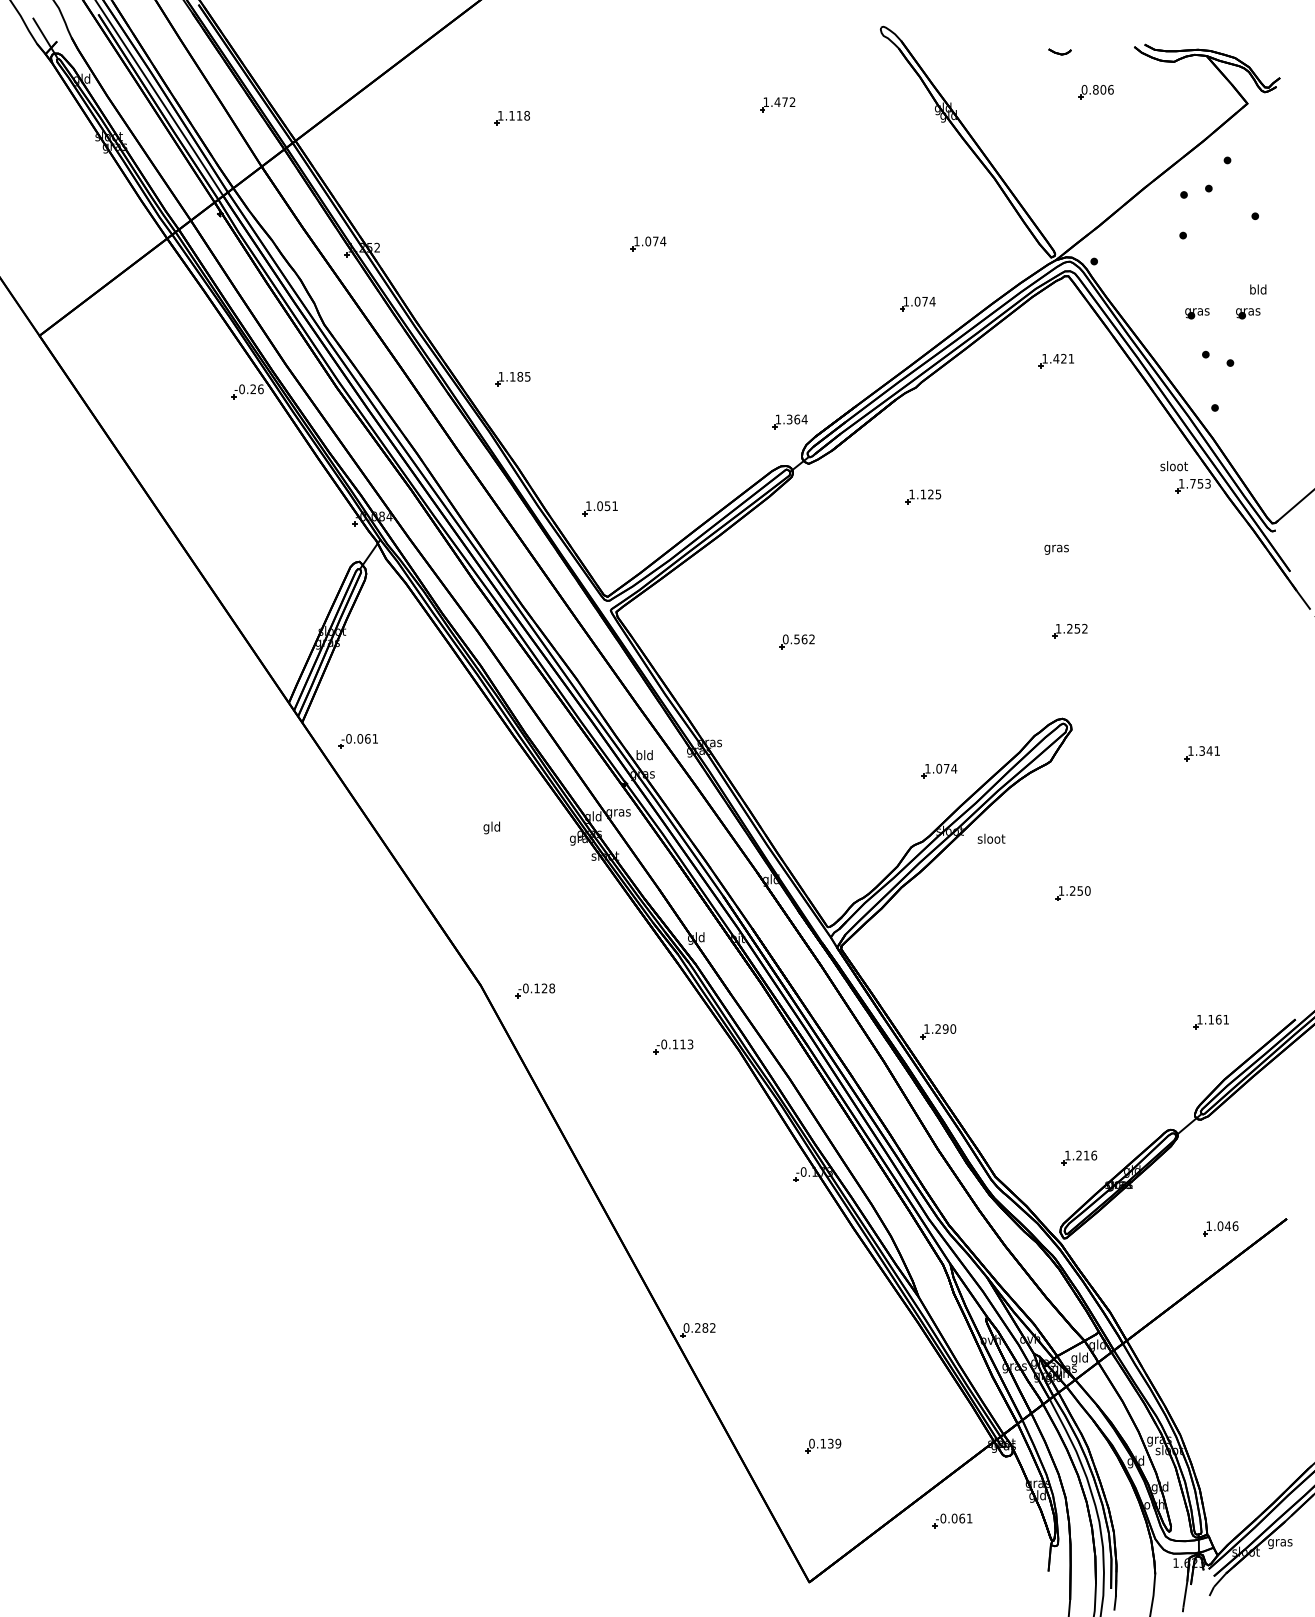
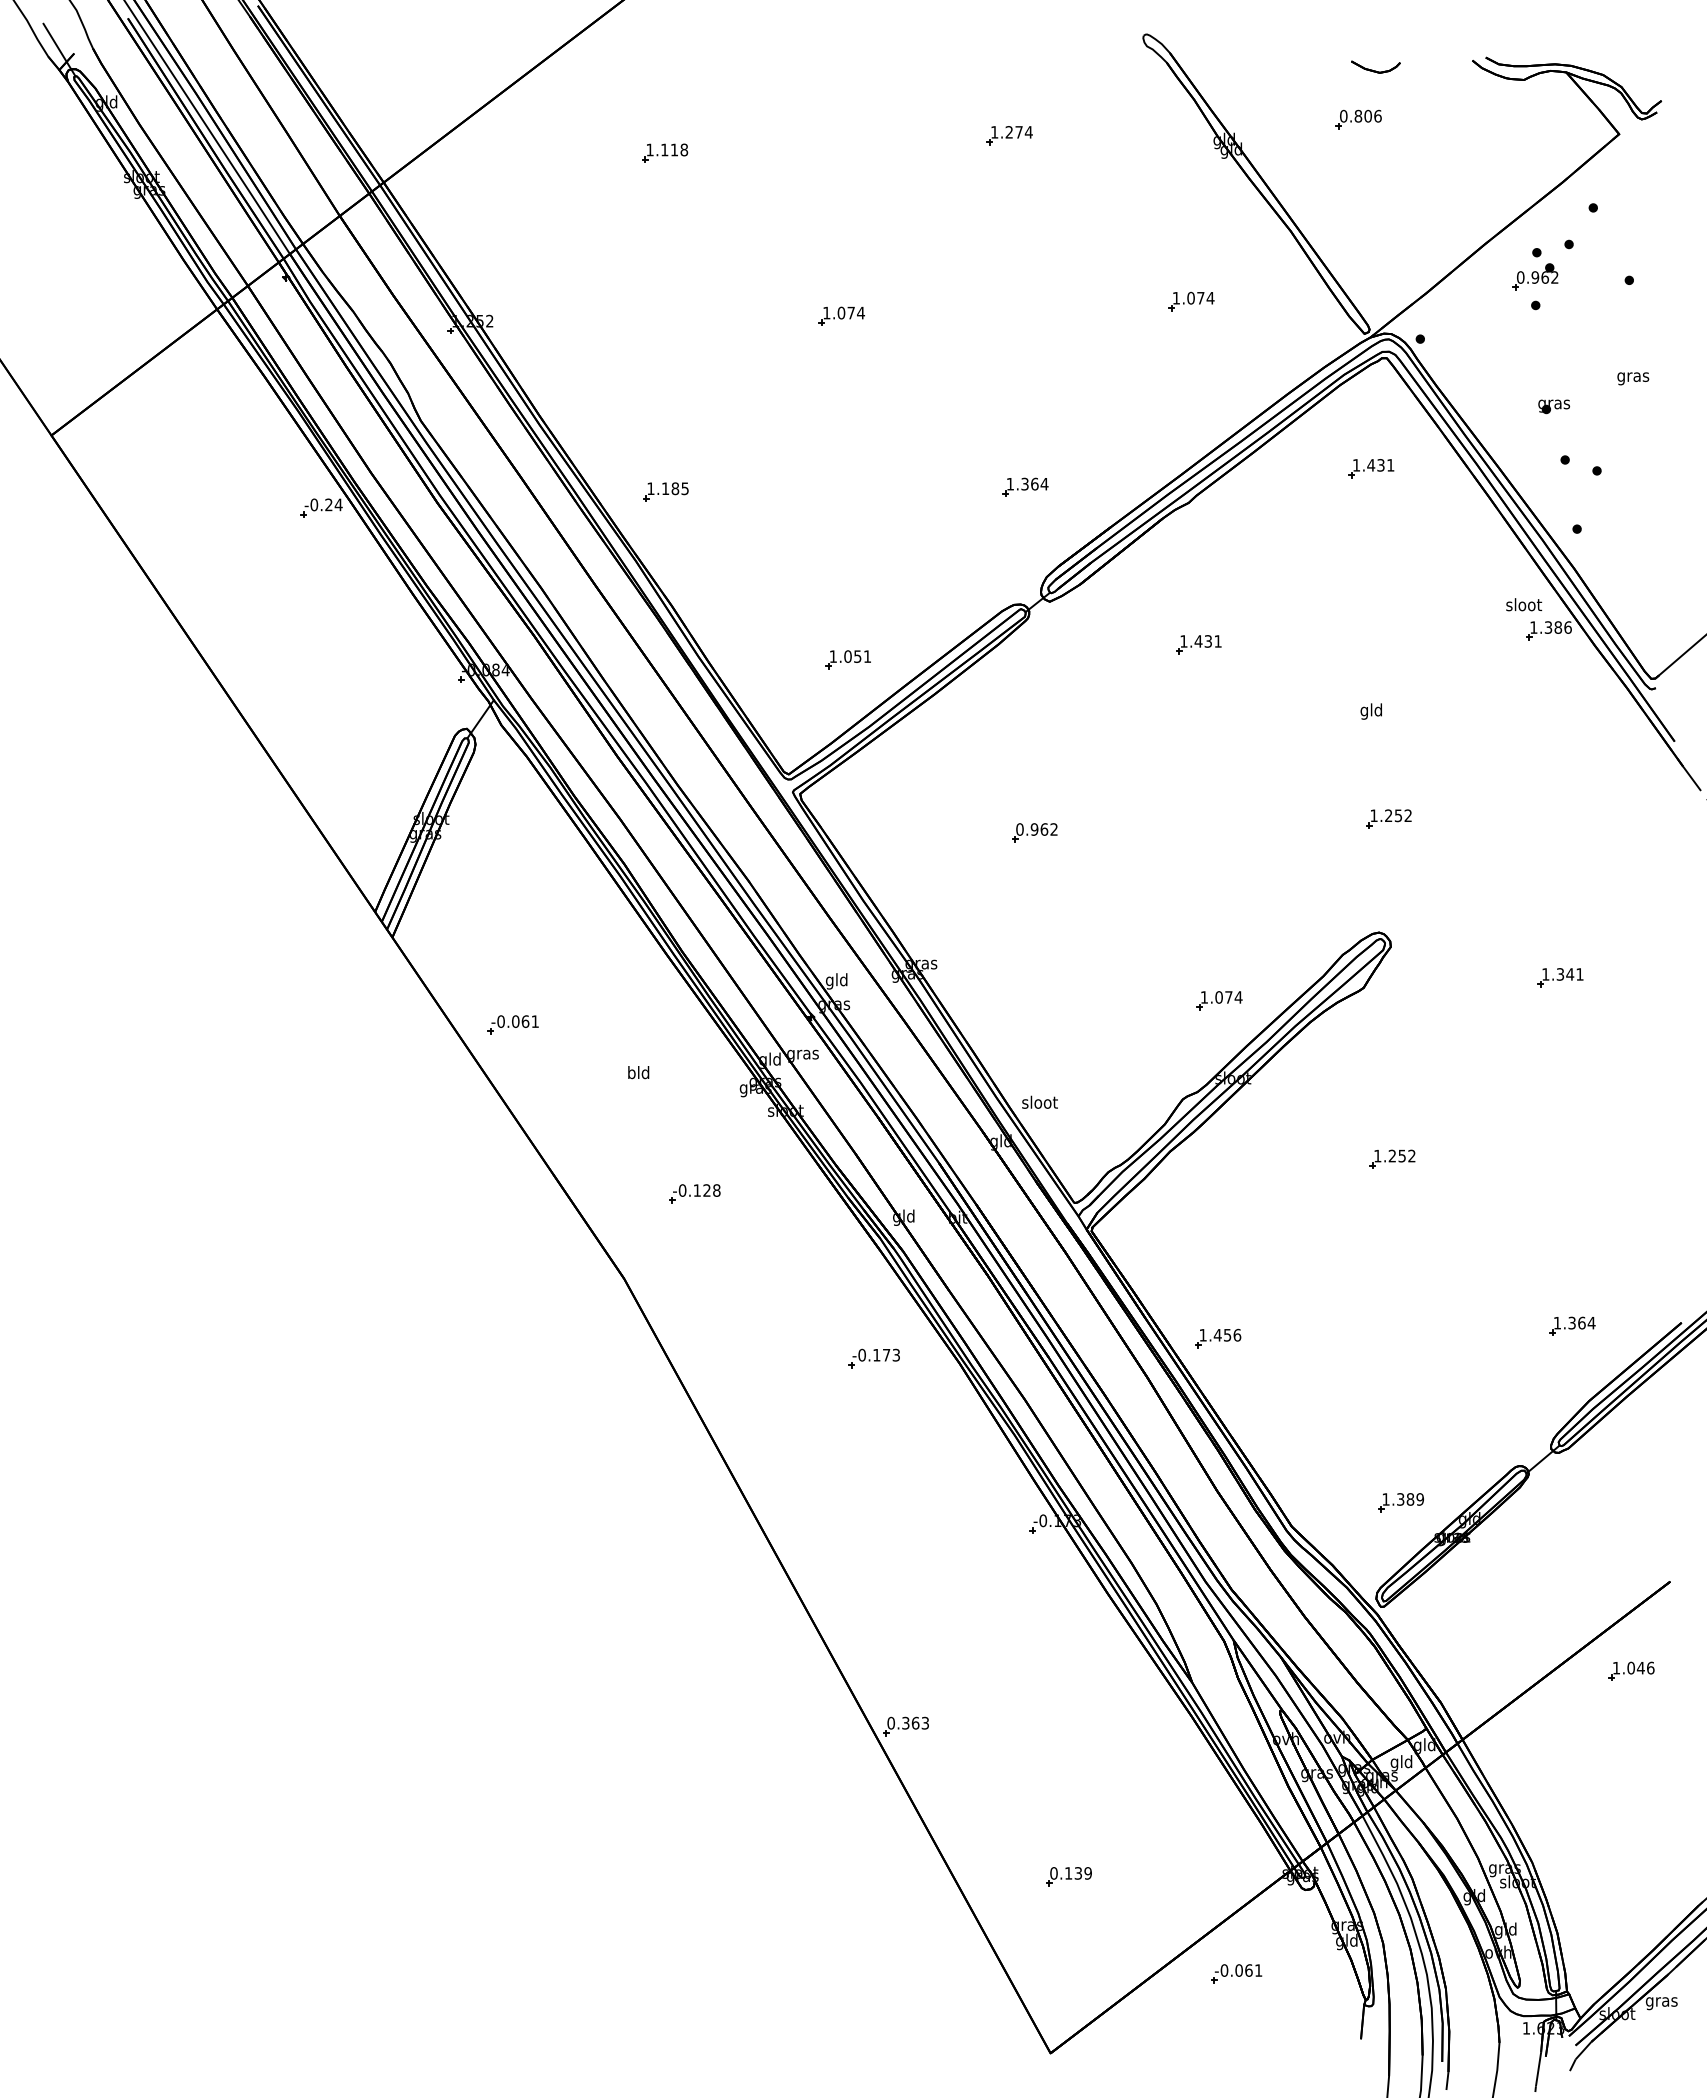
part: (1059, 51) -> (1375, 66), size x1.67
part: (1095, 92) -> (1358, 119), moved
text: (784, 102) -> (1018, 132), 1.472 -> 1.274
part: (1182, 213) -> (1535, 276), added
text: (1258, 290) -> (1633, 376), bld -> gras
part: (917, 304) -> (1191, 301), moved
part: (1247, 313) -> (1619, 406), removed
text: (1063, 358) -> (1380, 465), 1.421 -> 1.431
text: (260, 388) -> (338, 504), -0.26 -> -0.24
part: (790, 421) -> (1025, 486), moved
text: (1199, 483) -> (1557, 627), 1.753 -> 1.386
text: (930, 494) -> (1207, 641), 1.125 -> 1.431
part: (599, 508) -> (847, 659), moved
text: (1056, 548) -> (1371, 711), gras -> gld
text: (796, 639) -> (1034, 829), 0.562 -> 0.962
part: (357, 741) -> (512, 1024), moved
text: (639, 756) -> (829, 981), bld -> gld
text: (486, 828) -> (631, 1074), gld -> bld
text: (991, 838) -> (1039, 1101), moved
text: (1087, 890) -> (1411, 1155), 1.250 -> 1.252
part: (534, 990) -> (694, 1193), moved
text: (1218, 1019) -> (1581, 1322), 1.161 -> 1.364
text: (945, 1028) -> (1227, 1334), 1.290 -> 1.456
text: (682, 1044) -> (886, 1355), -0.113 -> -0.173
text: (1086, 1155) -> (1410, 1499), 1.216 -> 1.389
part: (1220, 1228) -> (1631, 1670), moved
text: (705, 1327) -> (915, 1722), 0.282 -> 0.363

